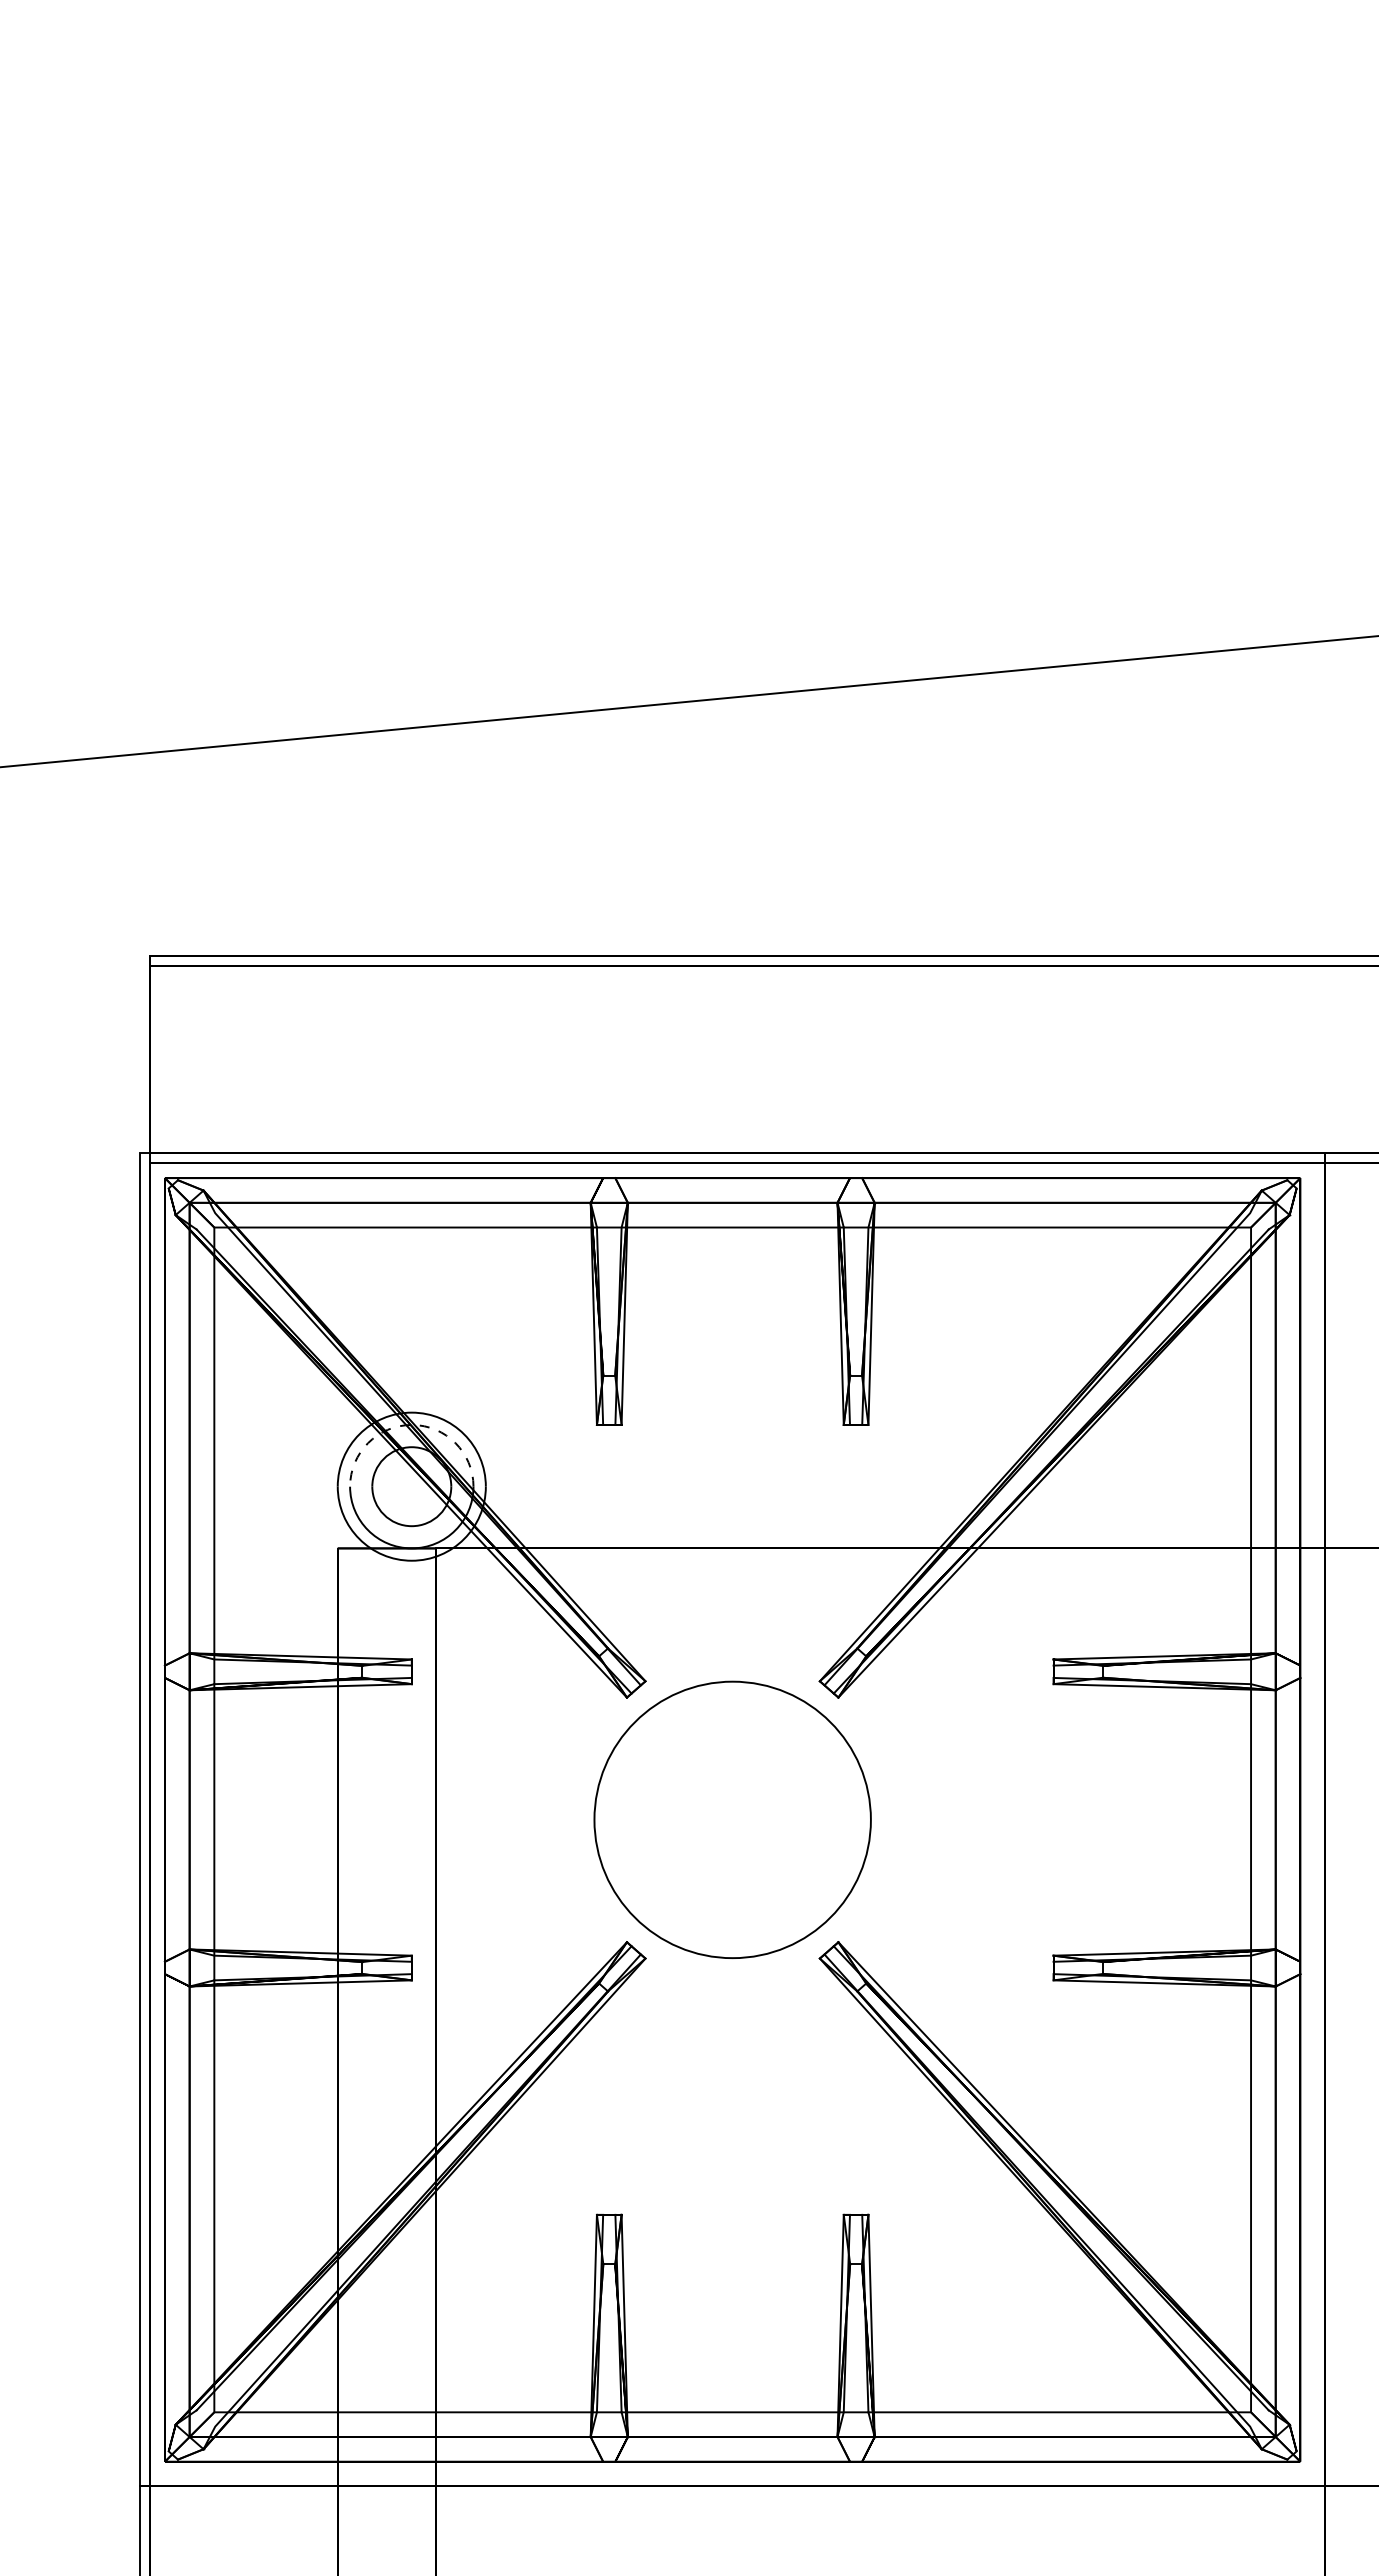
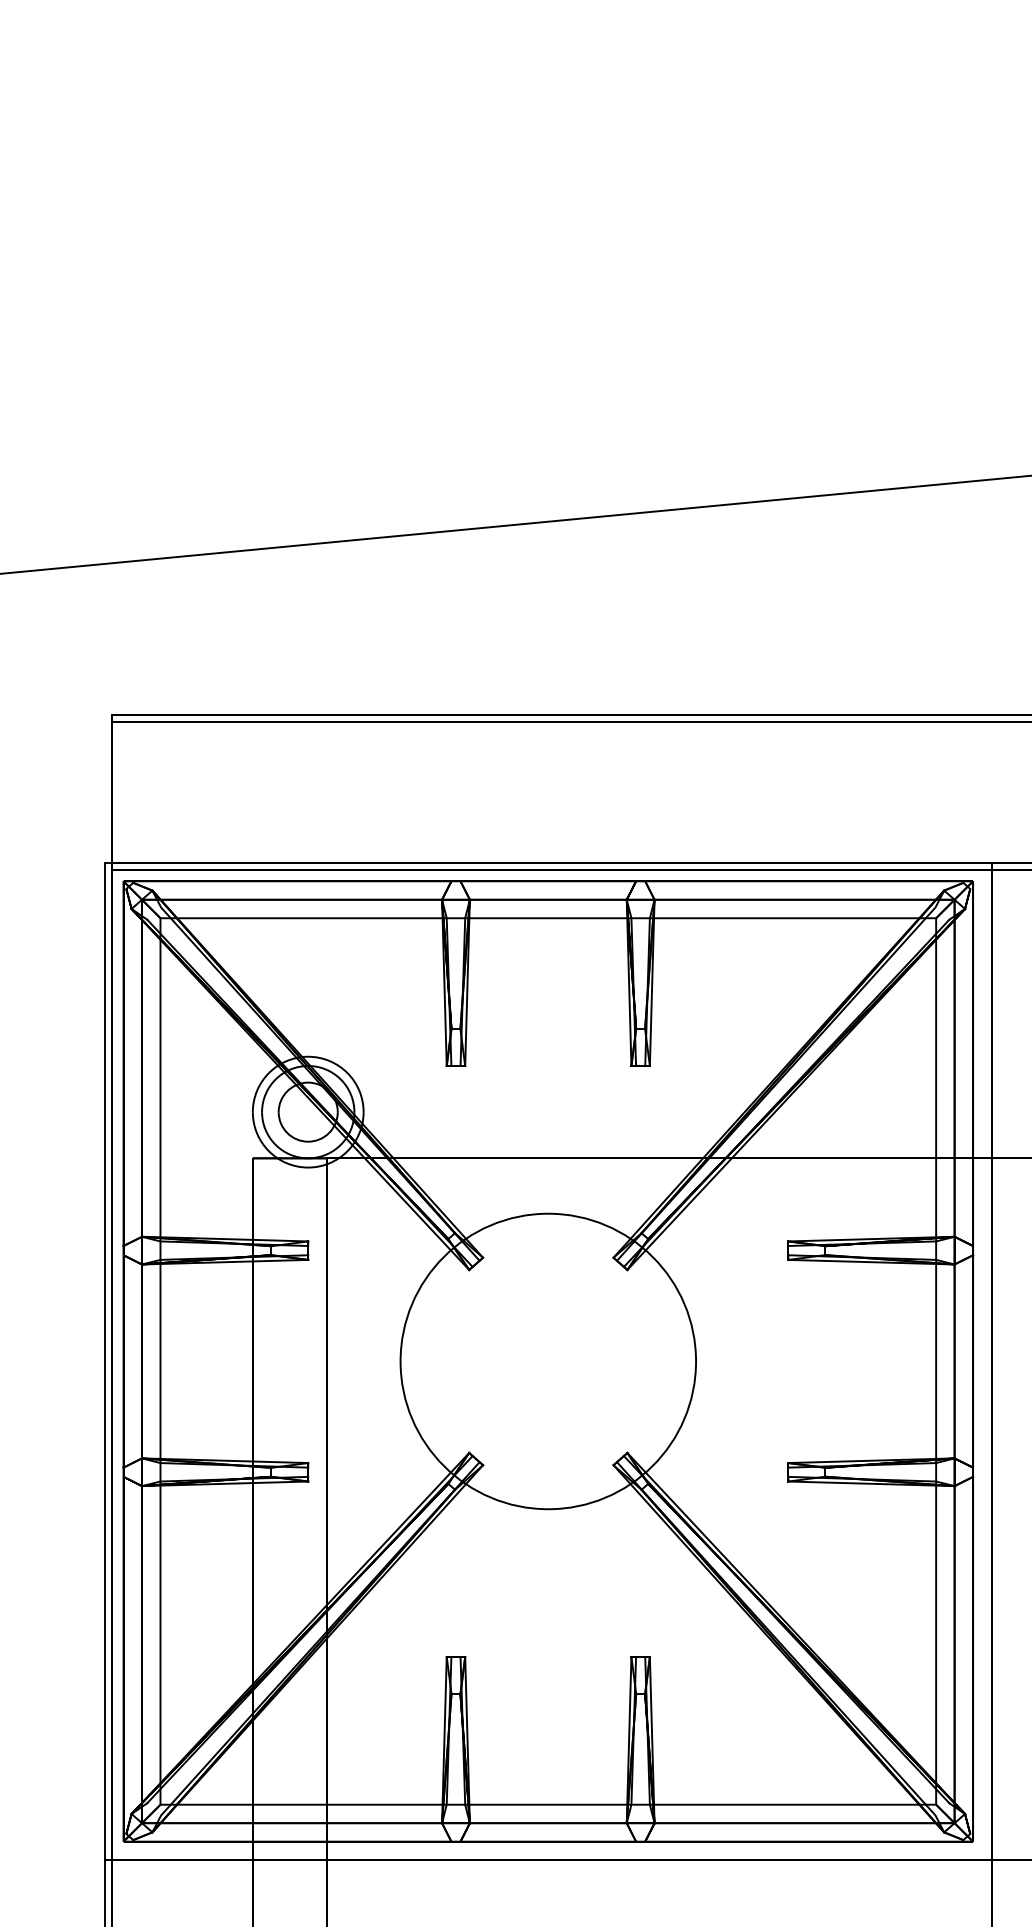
arc: (411, 1424) -> (308, 1065), dashed -> solid
circle: (732, 1819) -> (548, 1361), size x1.43

